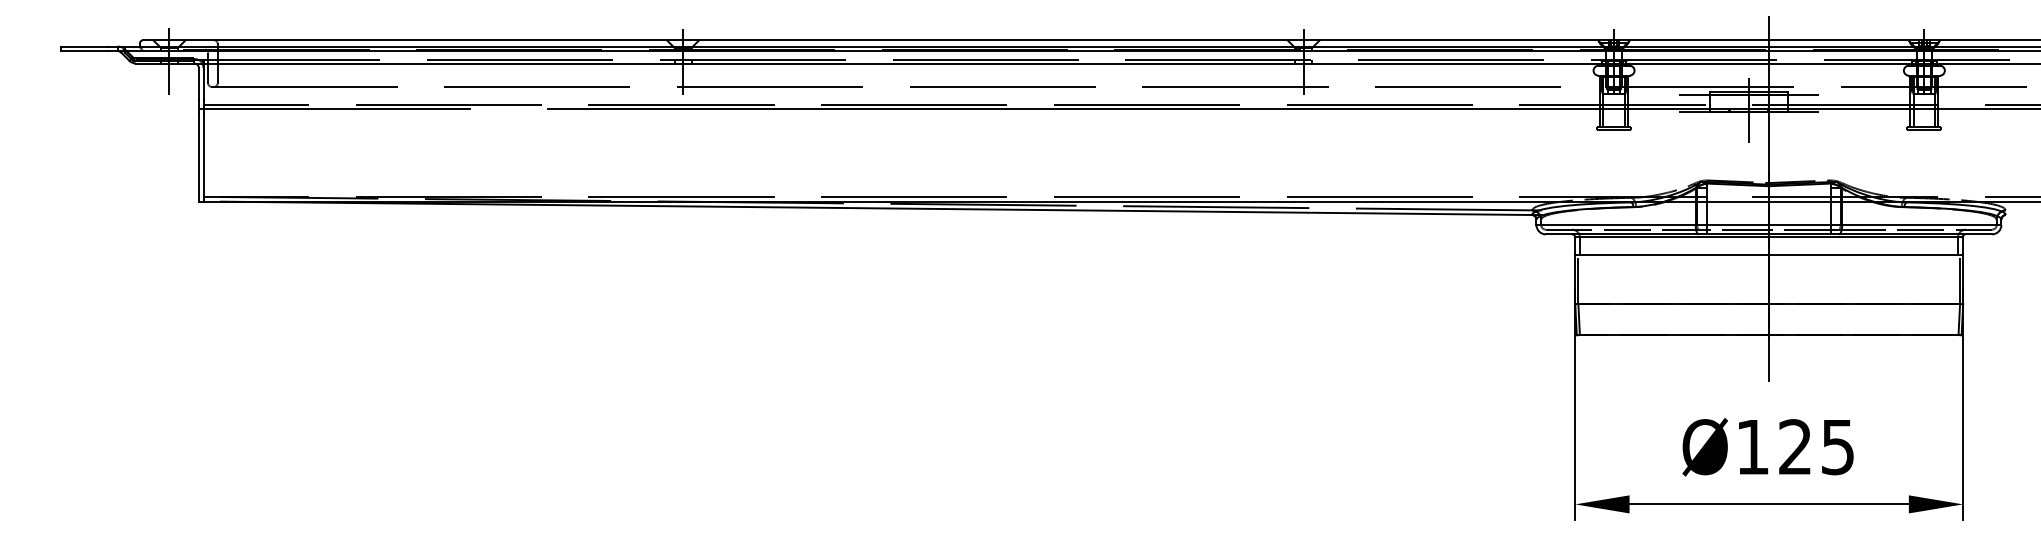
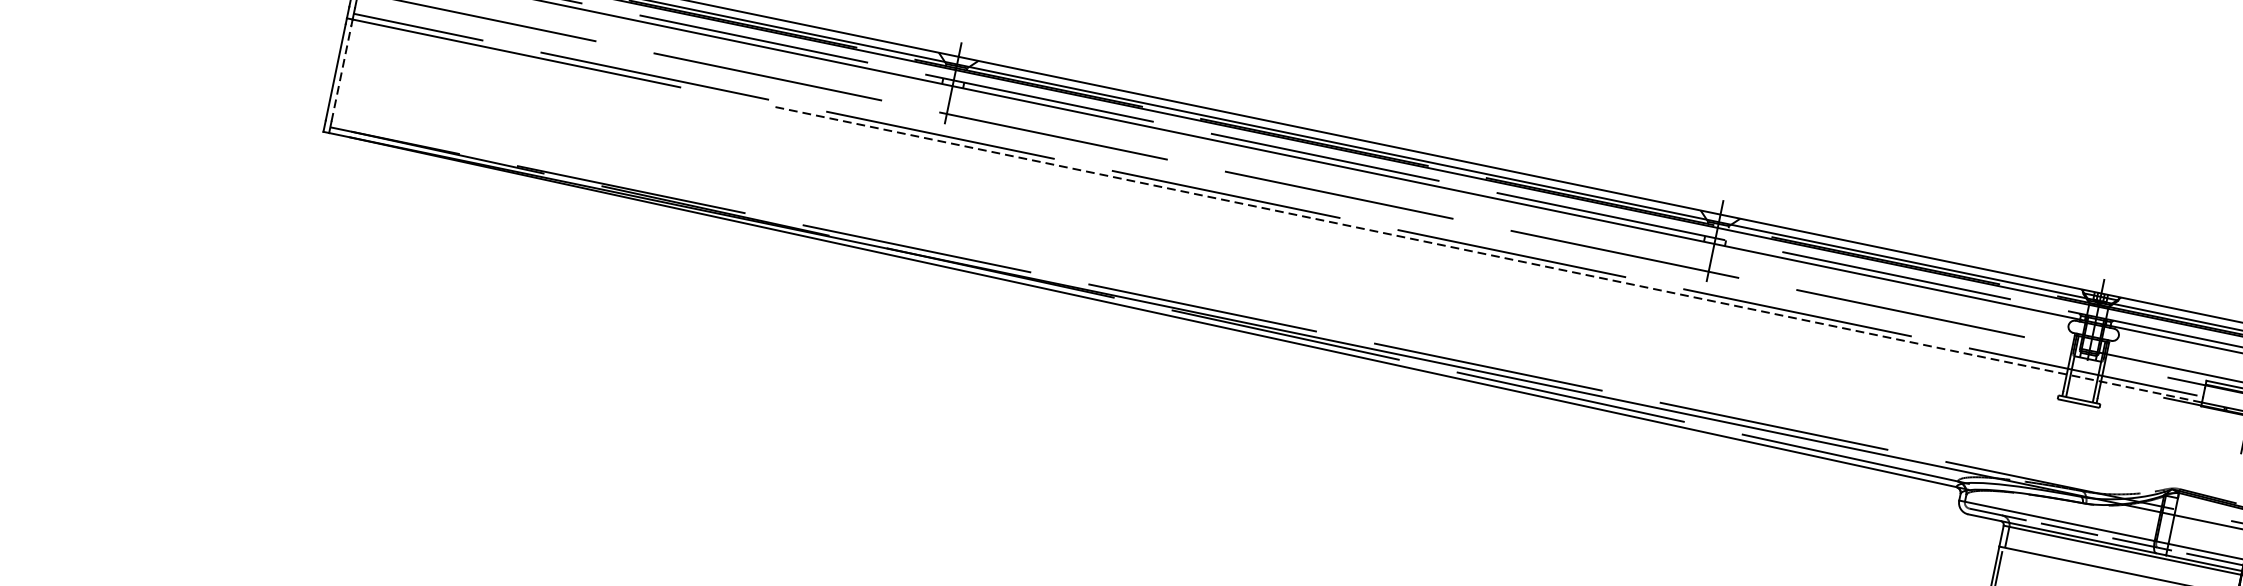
line: (1129, 109) -> (1489, 255), solid -> dashed
line: (203, 152) -> (341, 72), solid -> dashed

